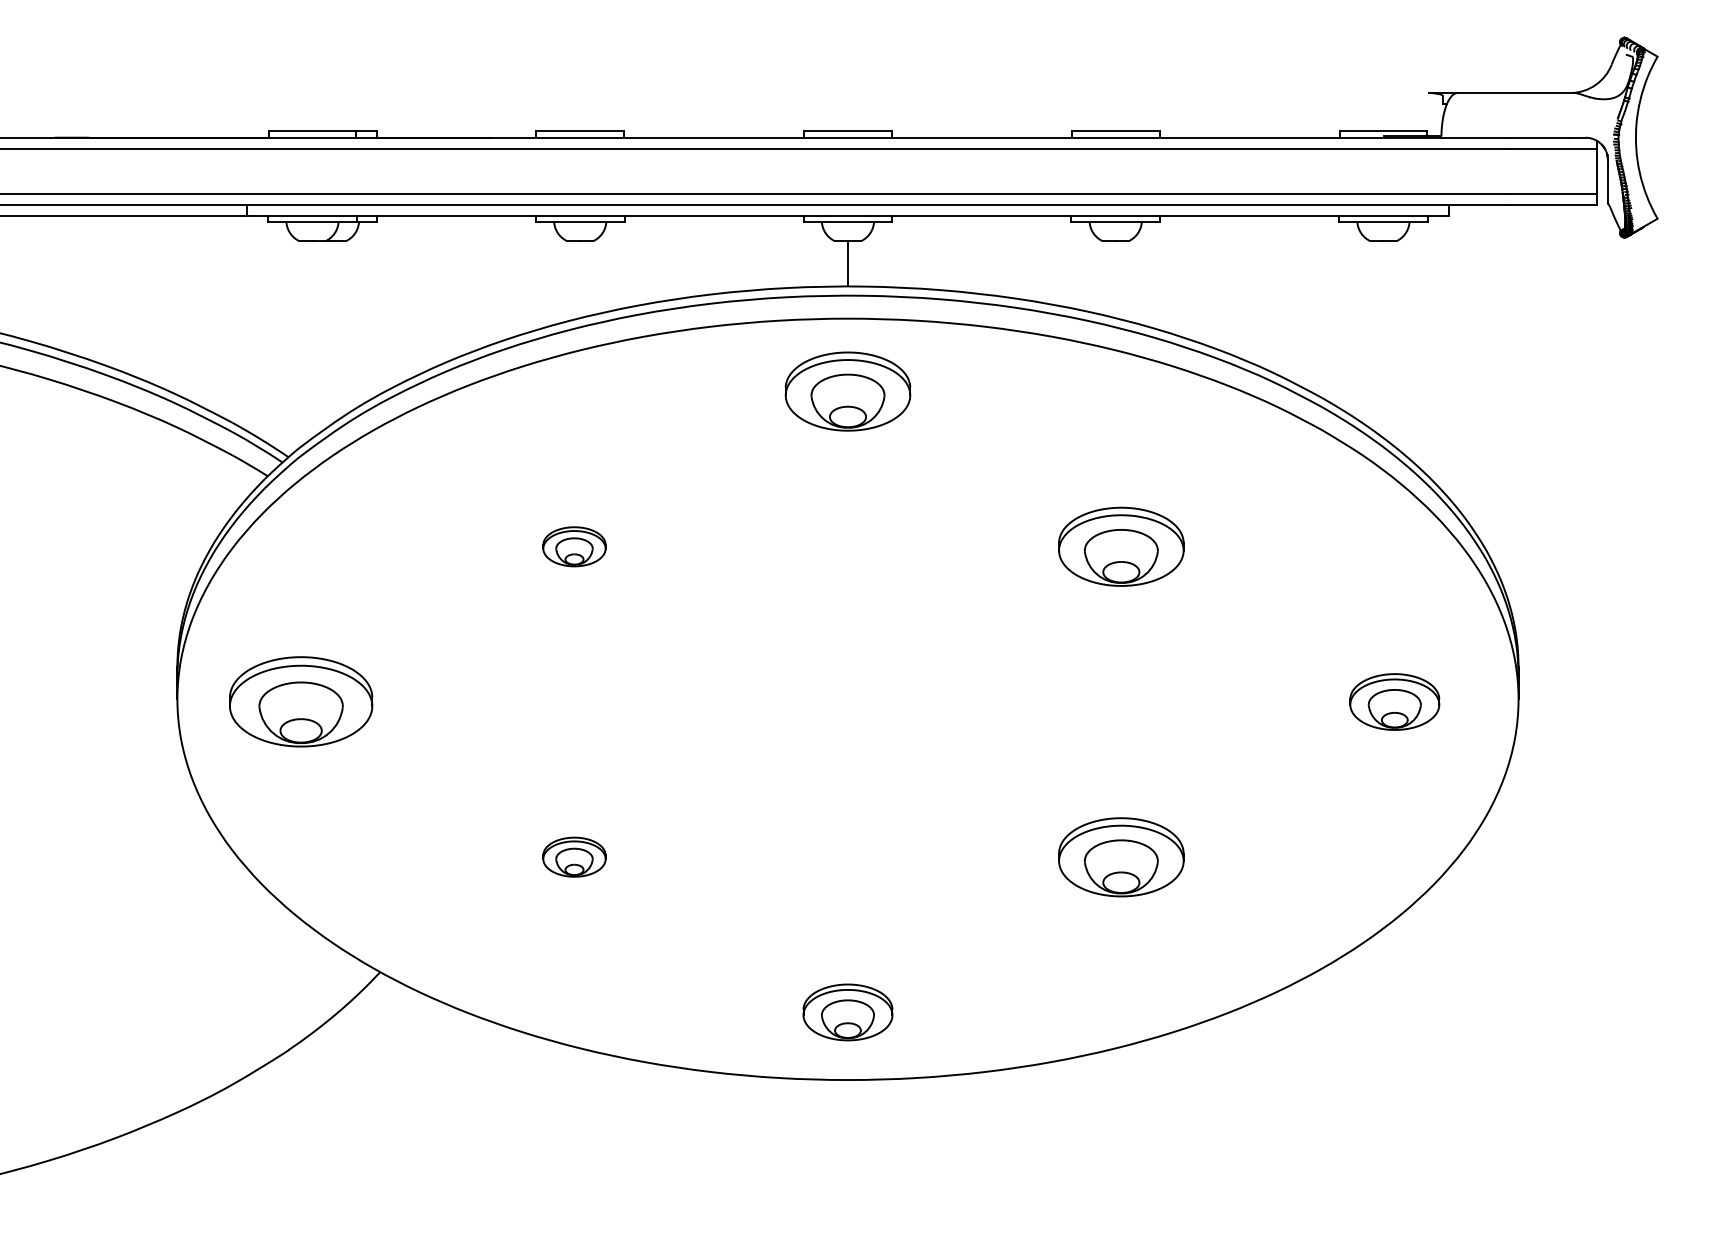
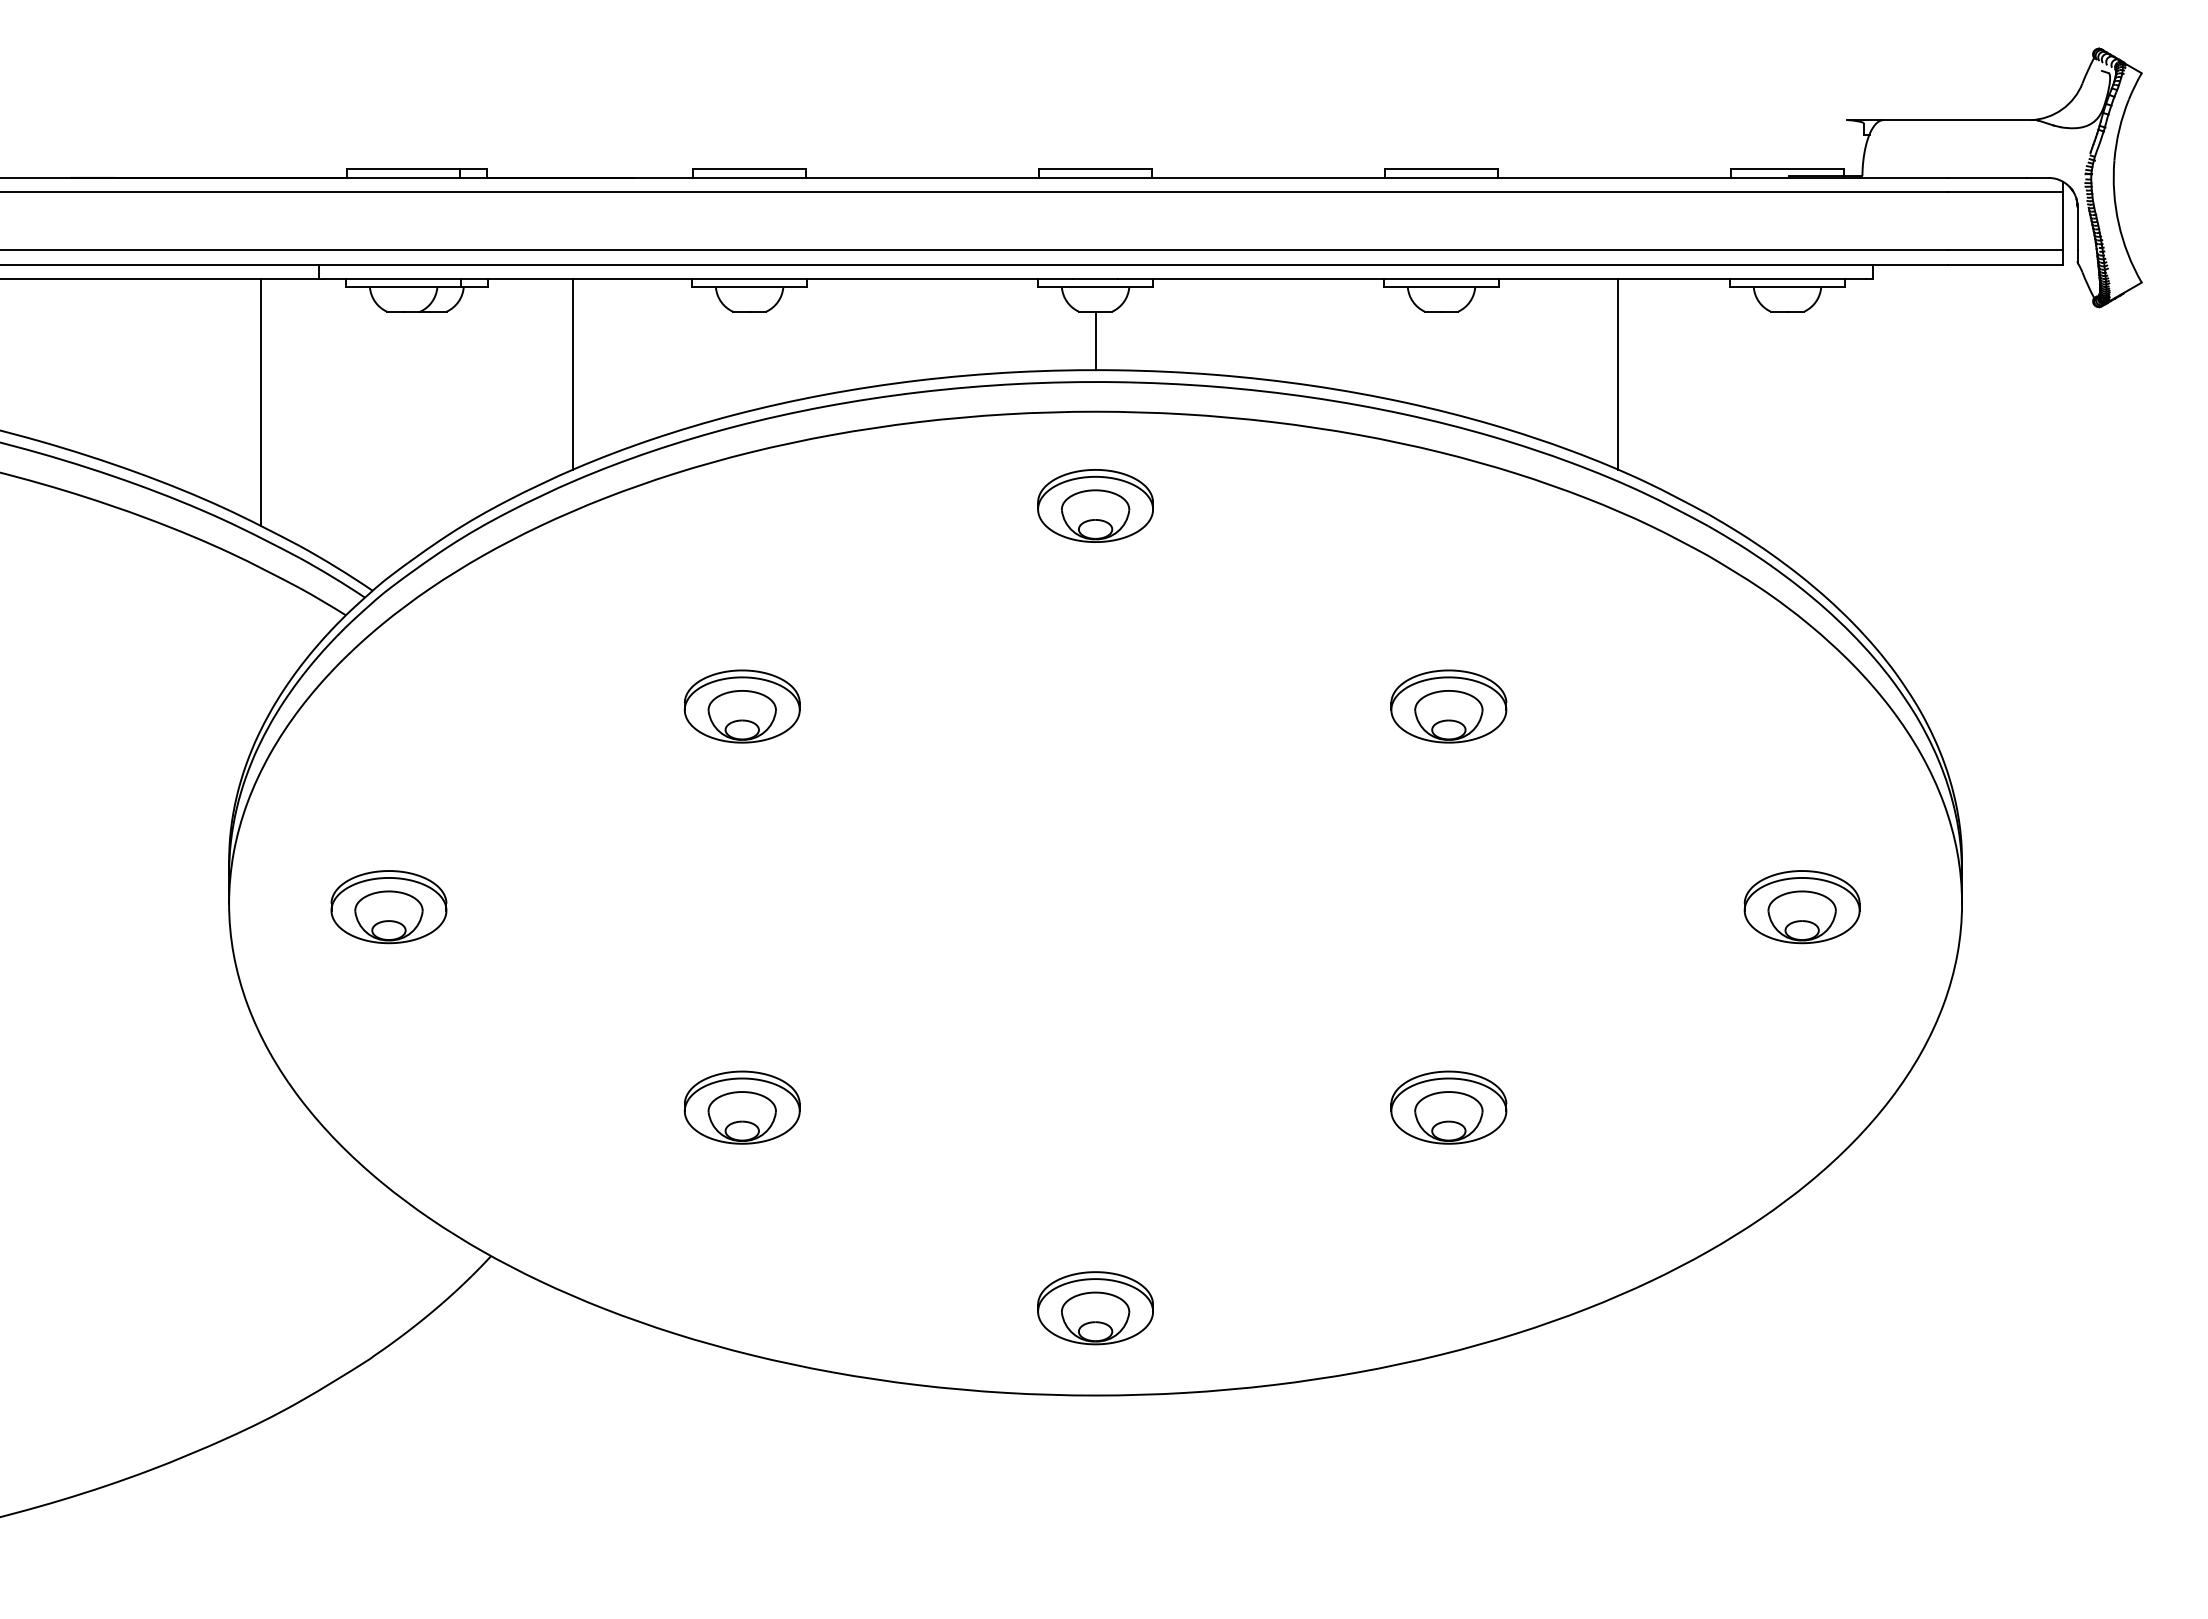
line: (443, 289) -> (572, 374), added
line: (1252, 289) -> (1618, 374), added
line: (201, 311) -> (260, 402), added
part: (847, 391) -> (1095, 505), size x0.71
part: (573, 546) -> (741, 706), size x1.43
part: (1121, 546) -> (1448, 706), size x0.71
part: (300, 702) -> (388, 907), size x0.62
part: (573, 857) -> (741, 1107), size x1.43
part: (1121, 857) -> (1448, 1107), size x0.71

